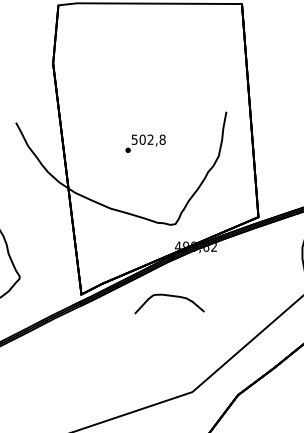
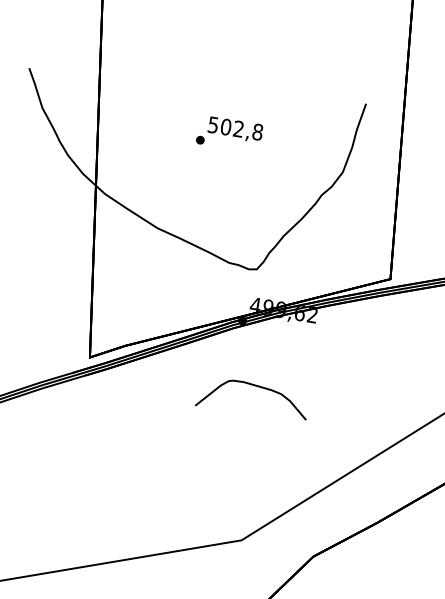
curve: (169, 296) -> (254, 386), moved

